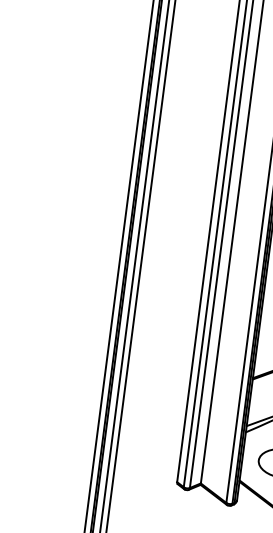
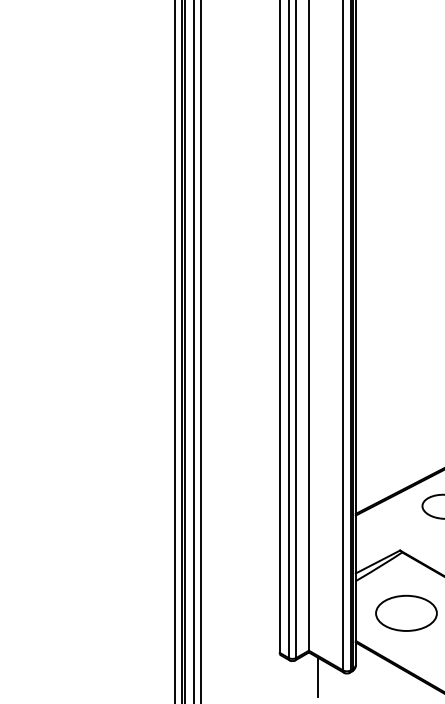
line: (205, 505) -> (317, 676), added

